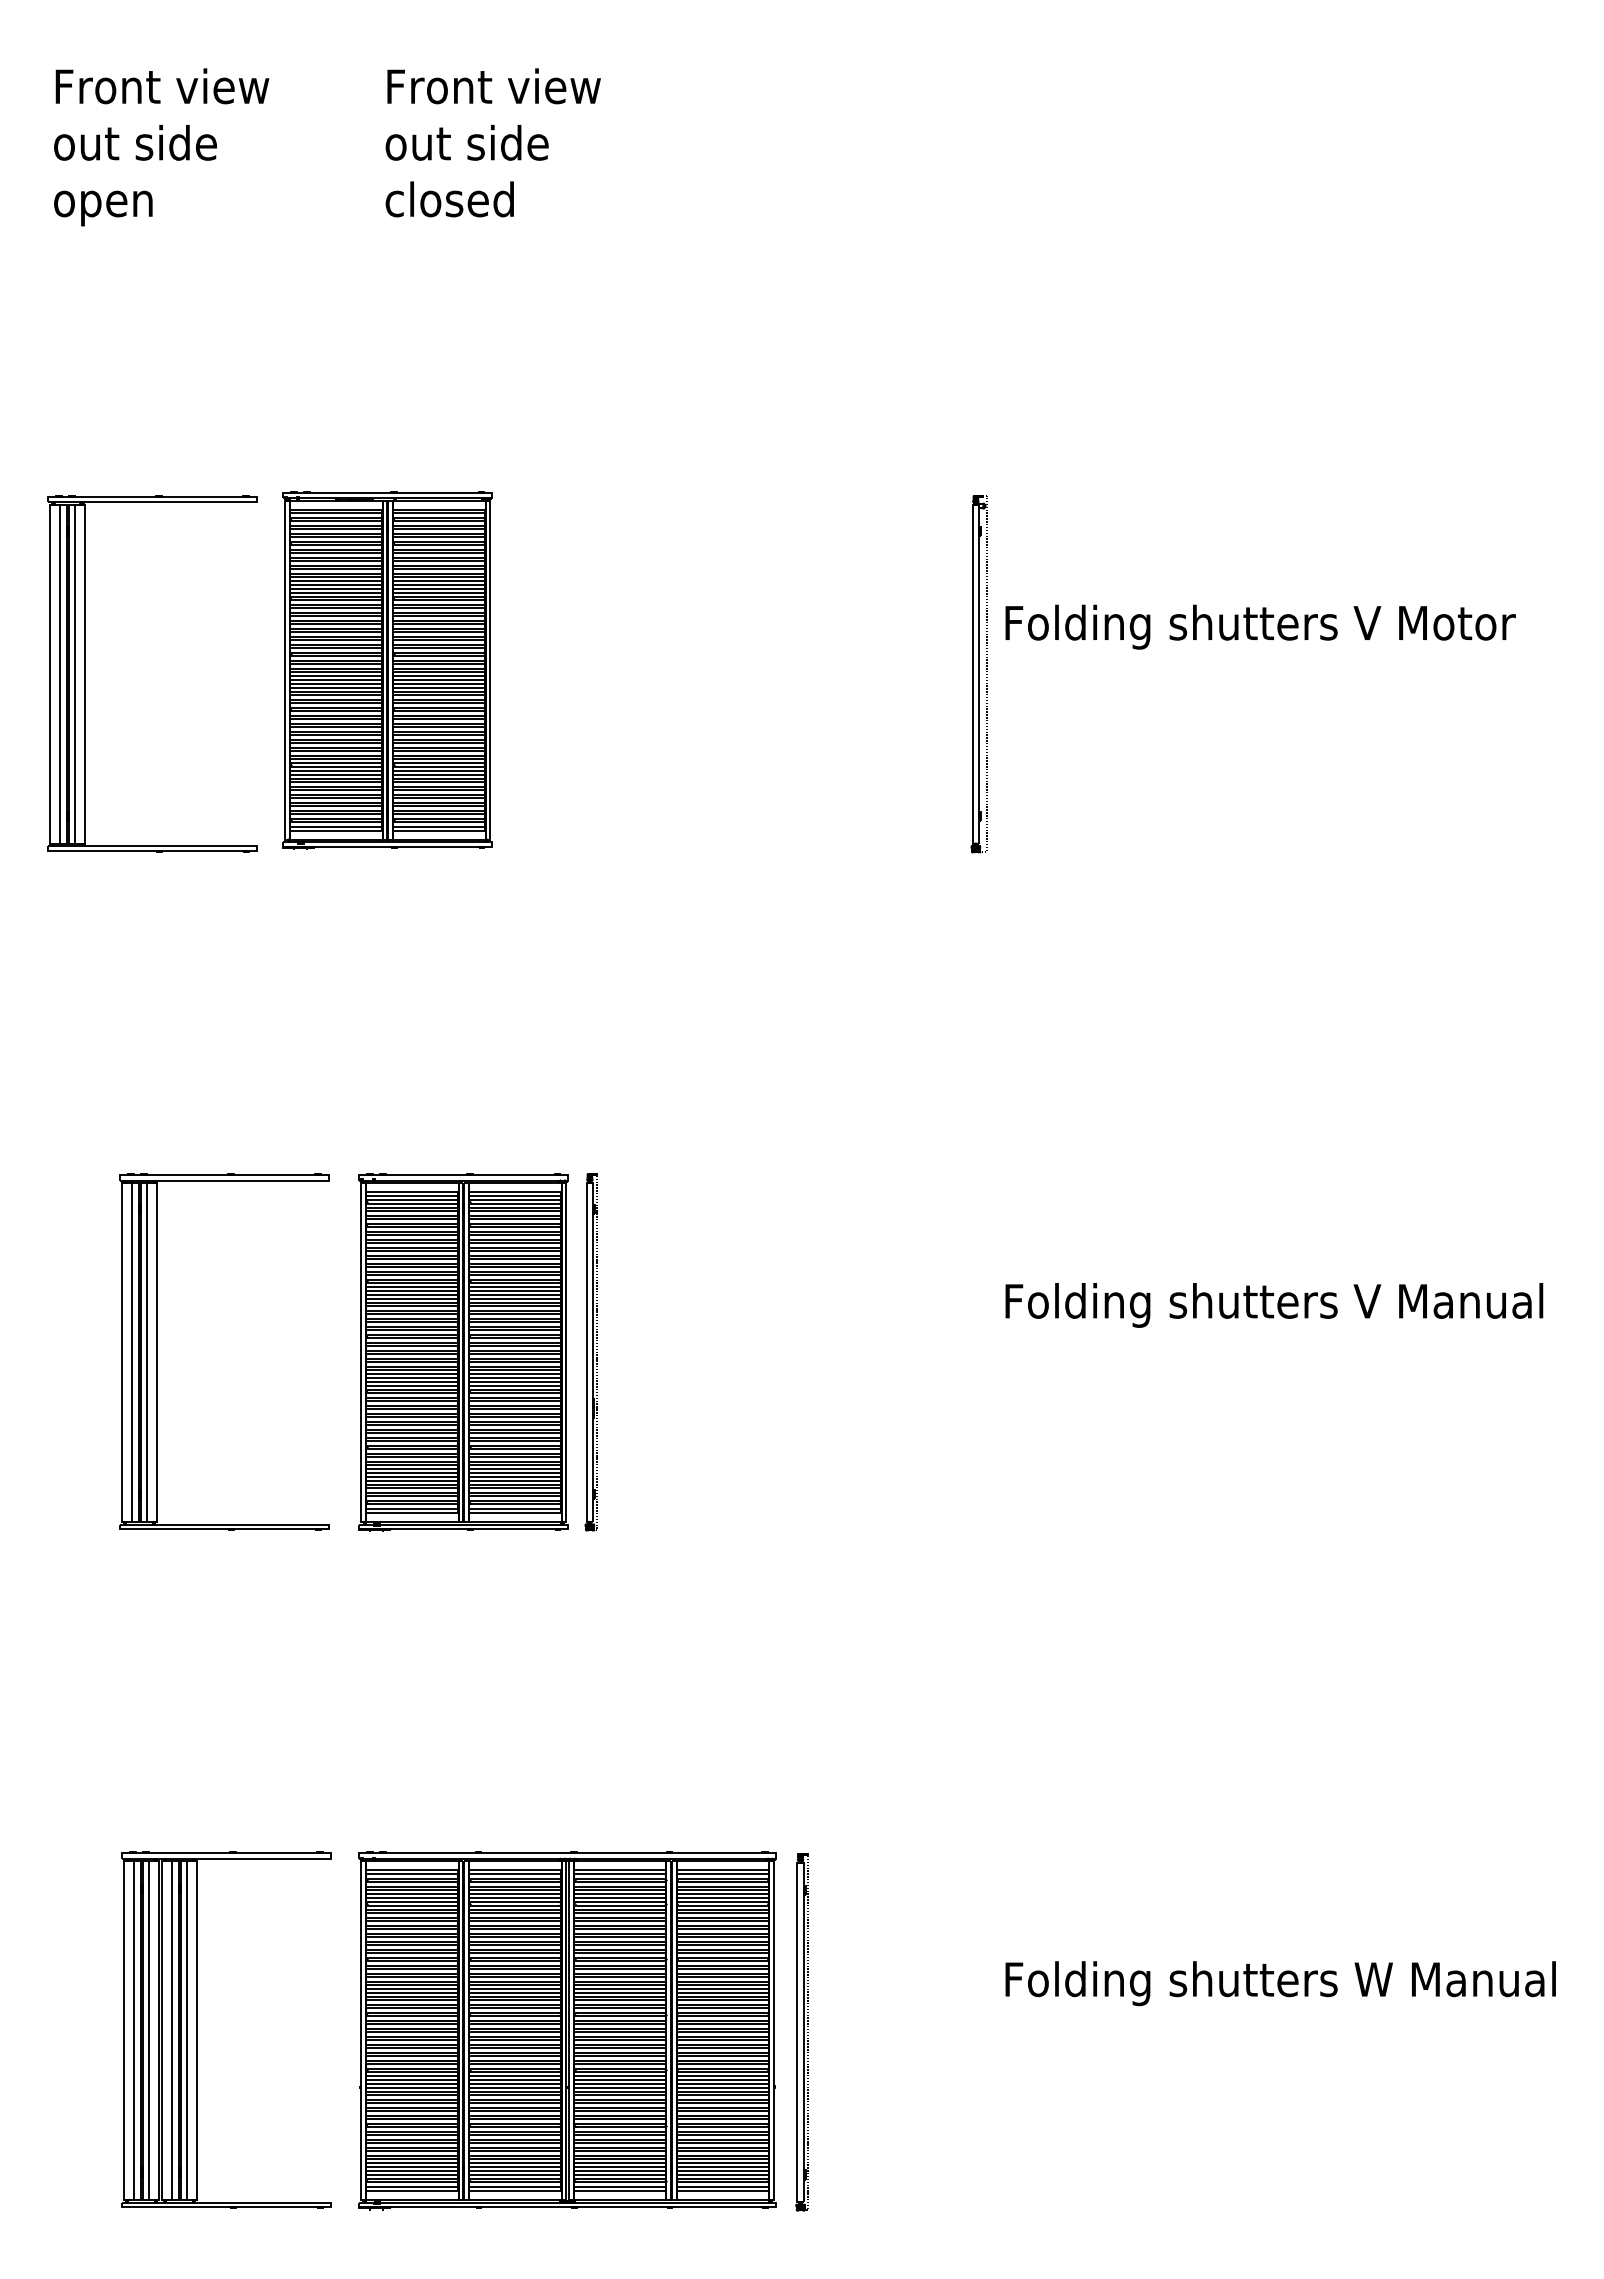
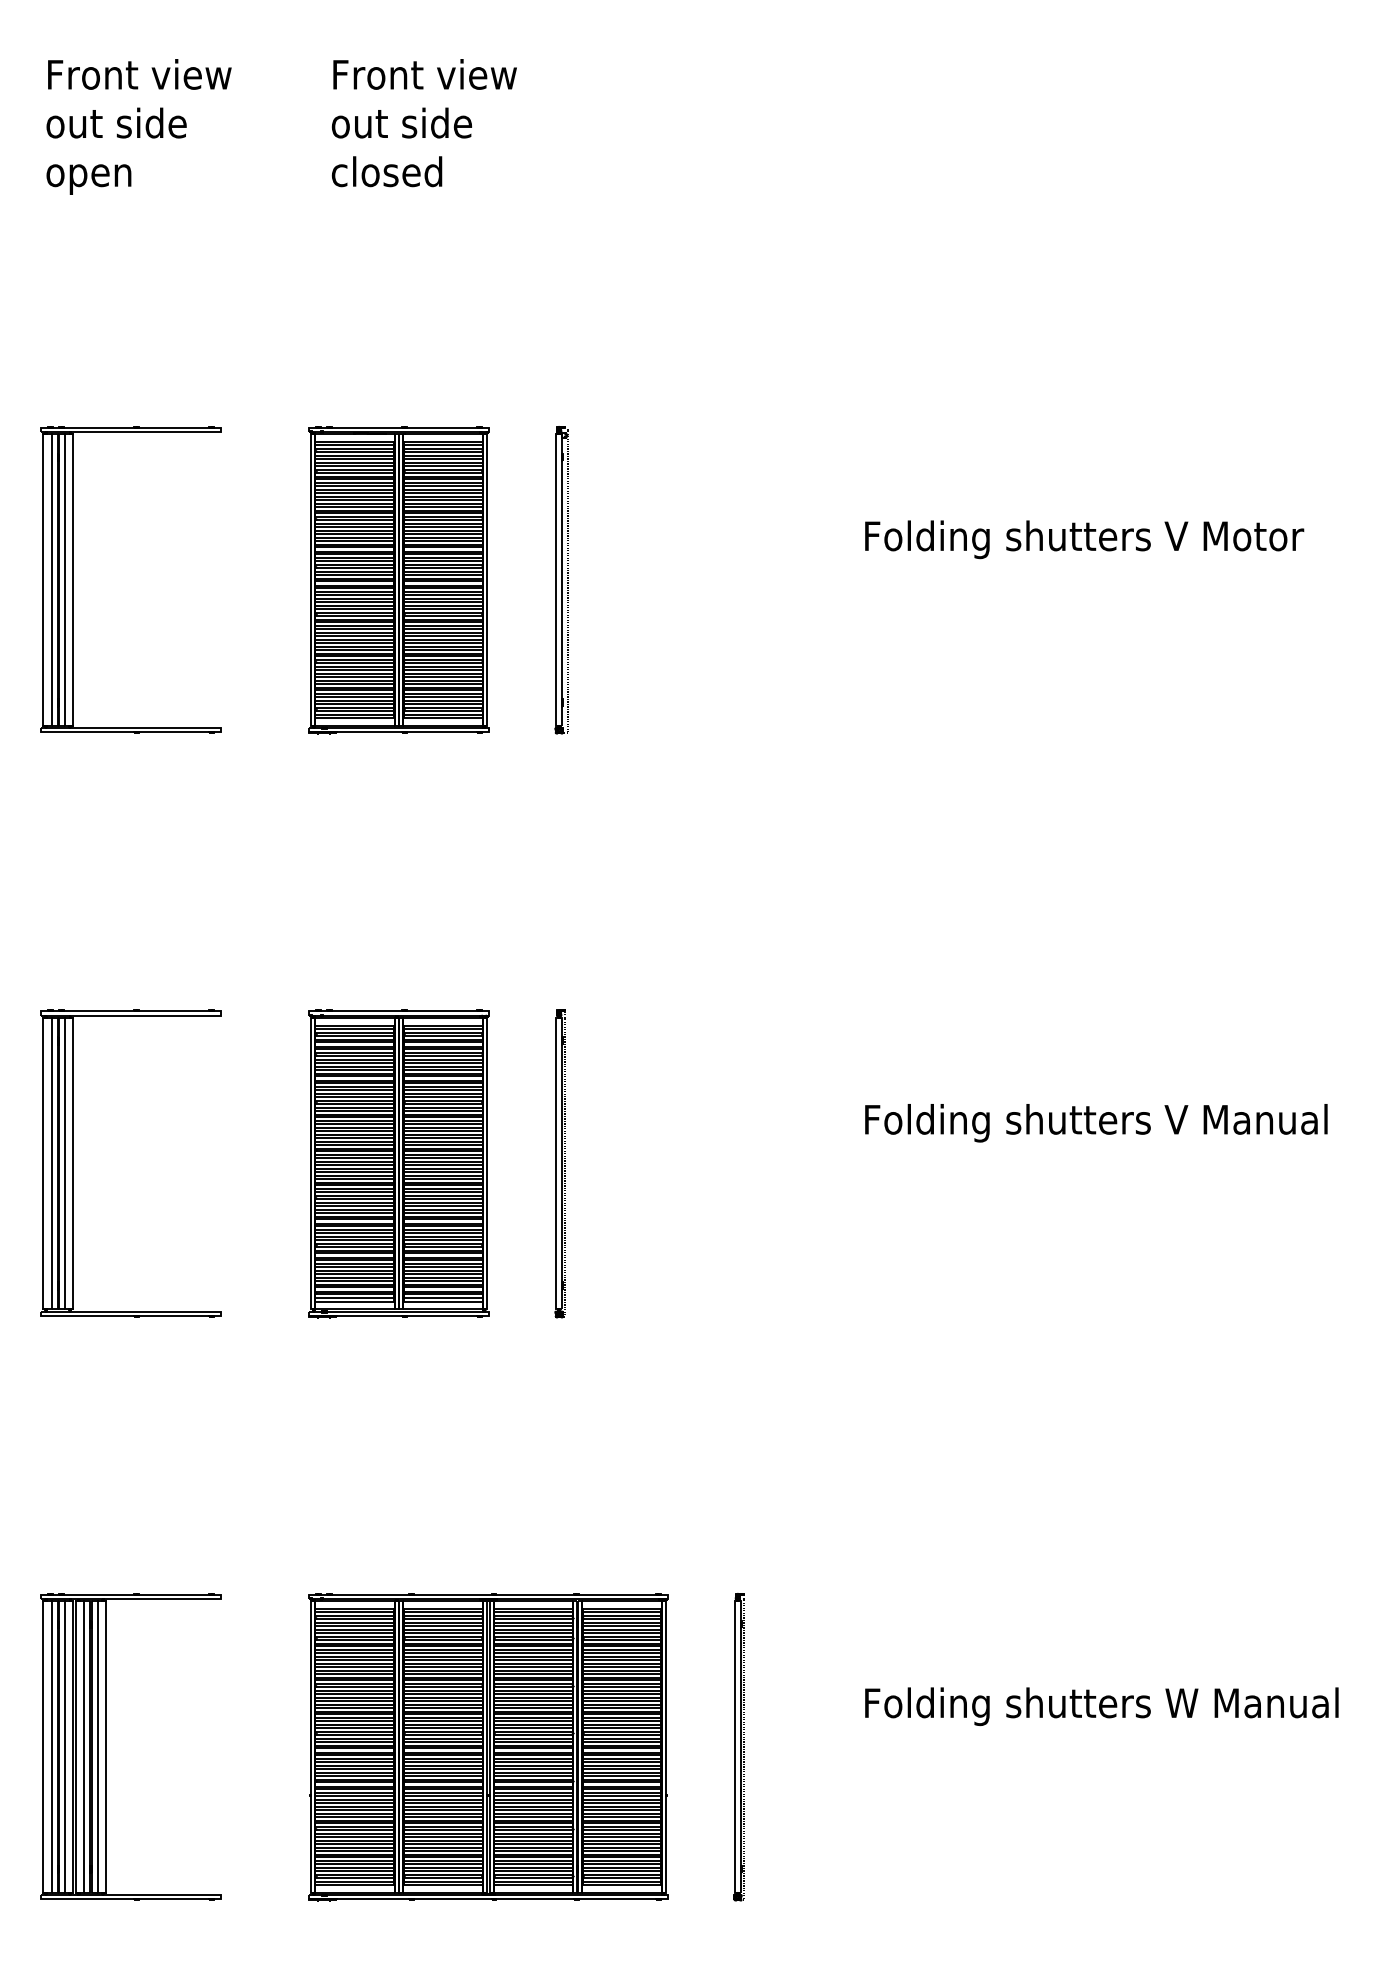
part: (387, 670) -> (398, 580), moved
part: (978, 674) -> (561, 580), moved
part: (157, 1351) -> (73, 1162), moved
part: (590, 1352) -> (559, 1163), moved
part: (197, 2029) -> (106, 1746), moved
part: (801, 2032) -> (738, 1747), moved

